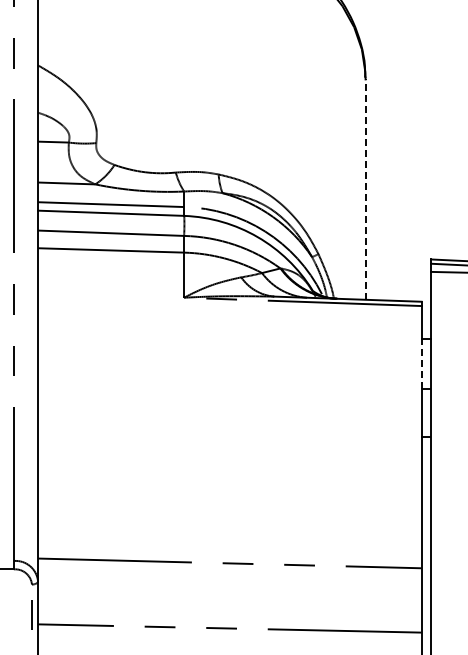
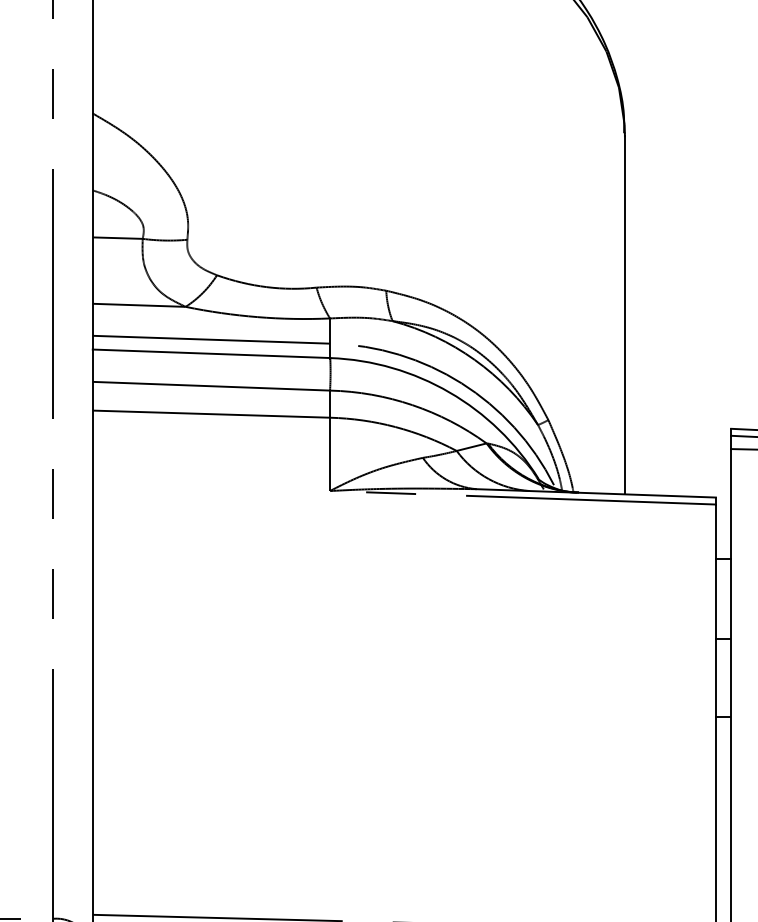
line: (365, 189) -> (624, 315), dashed -> solid
line: (421, 363) -> (715, 597), dashed -> solid

